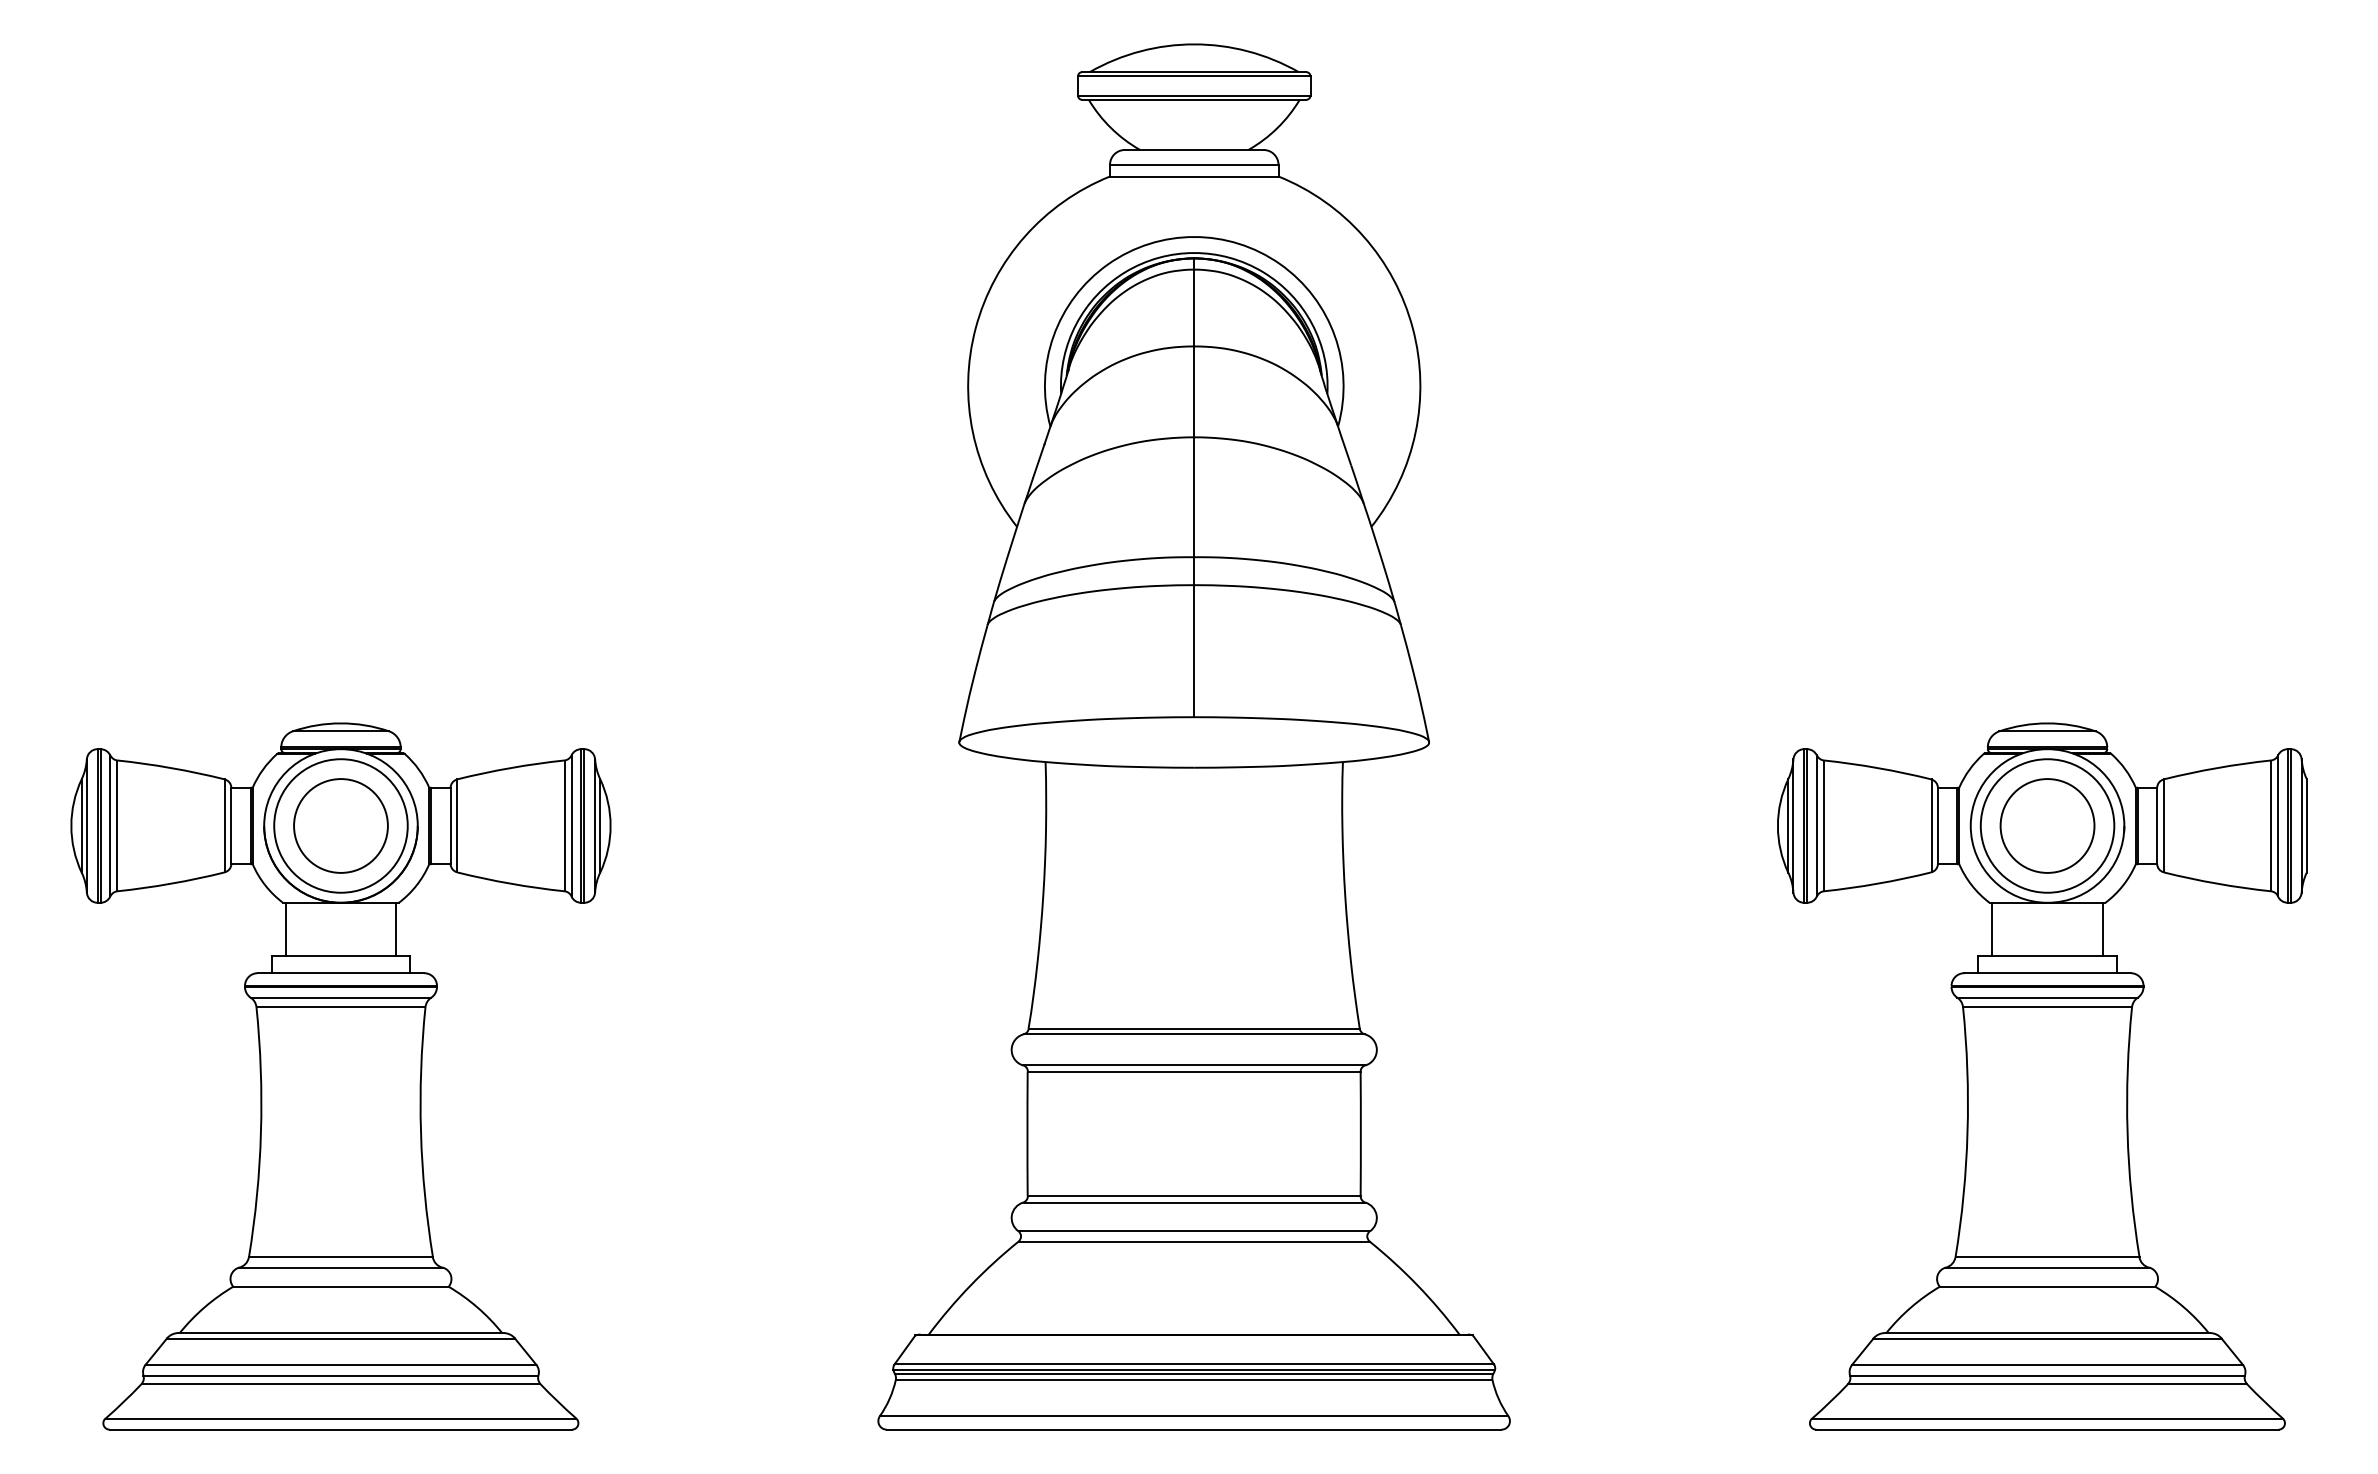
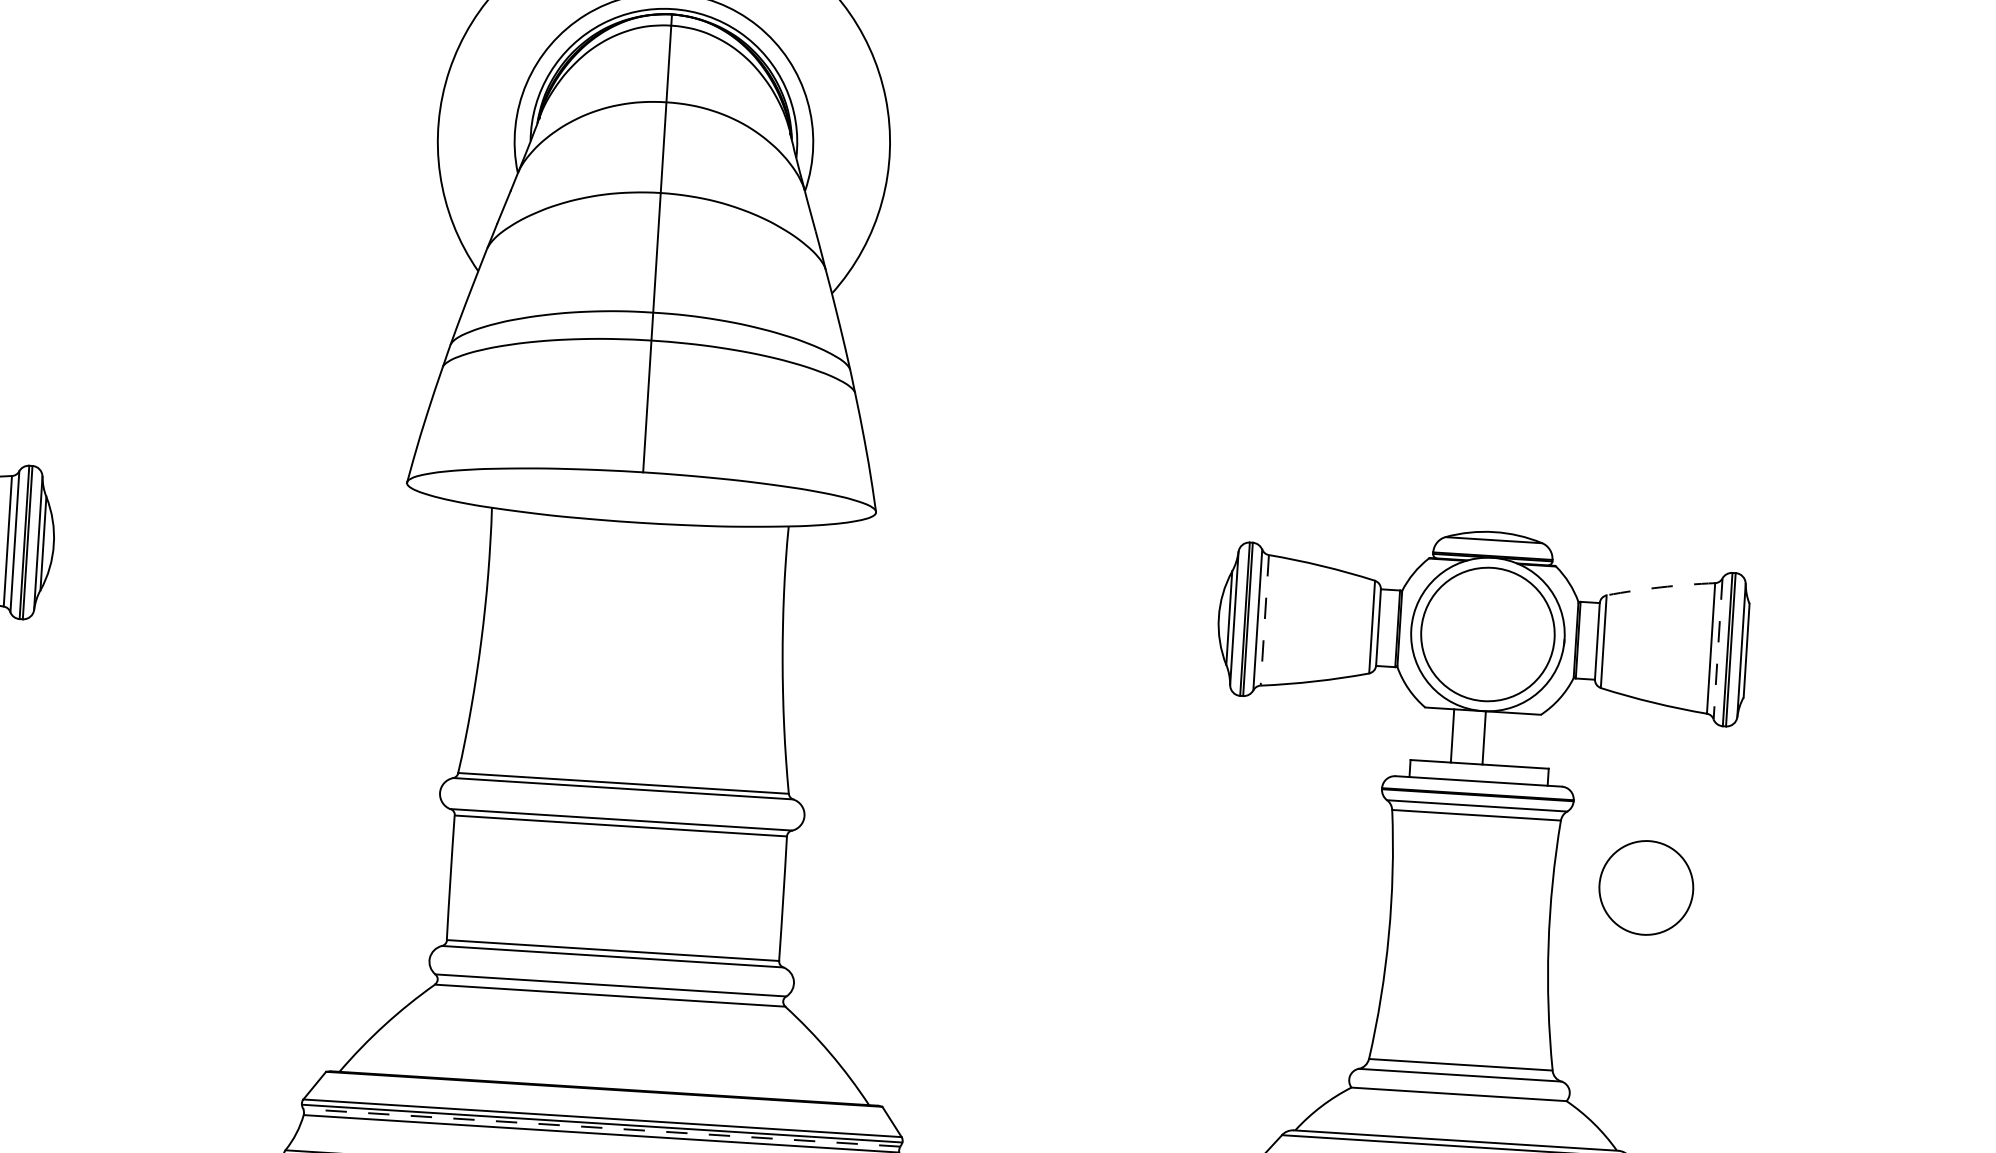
arc: (2217, 768) -> (1661, 587), solid -> dashed
circle: (2047, 825) -> (1646, 887), moved
line: (2278, 825) -> (1718, 648), solid -> dashed
line: (1823, 826) -> (1264, 620), solid -> dashed
line: (1992, 929) -> (1484, 737), moved
line: (2102, 929) -> (1452, 735), moved
line: (1193, 1374) -> (601, 1128), solid -> dashed

